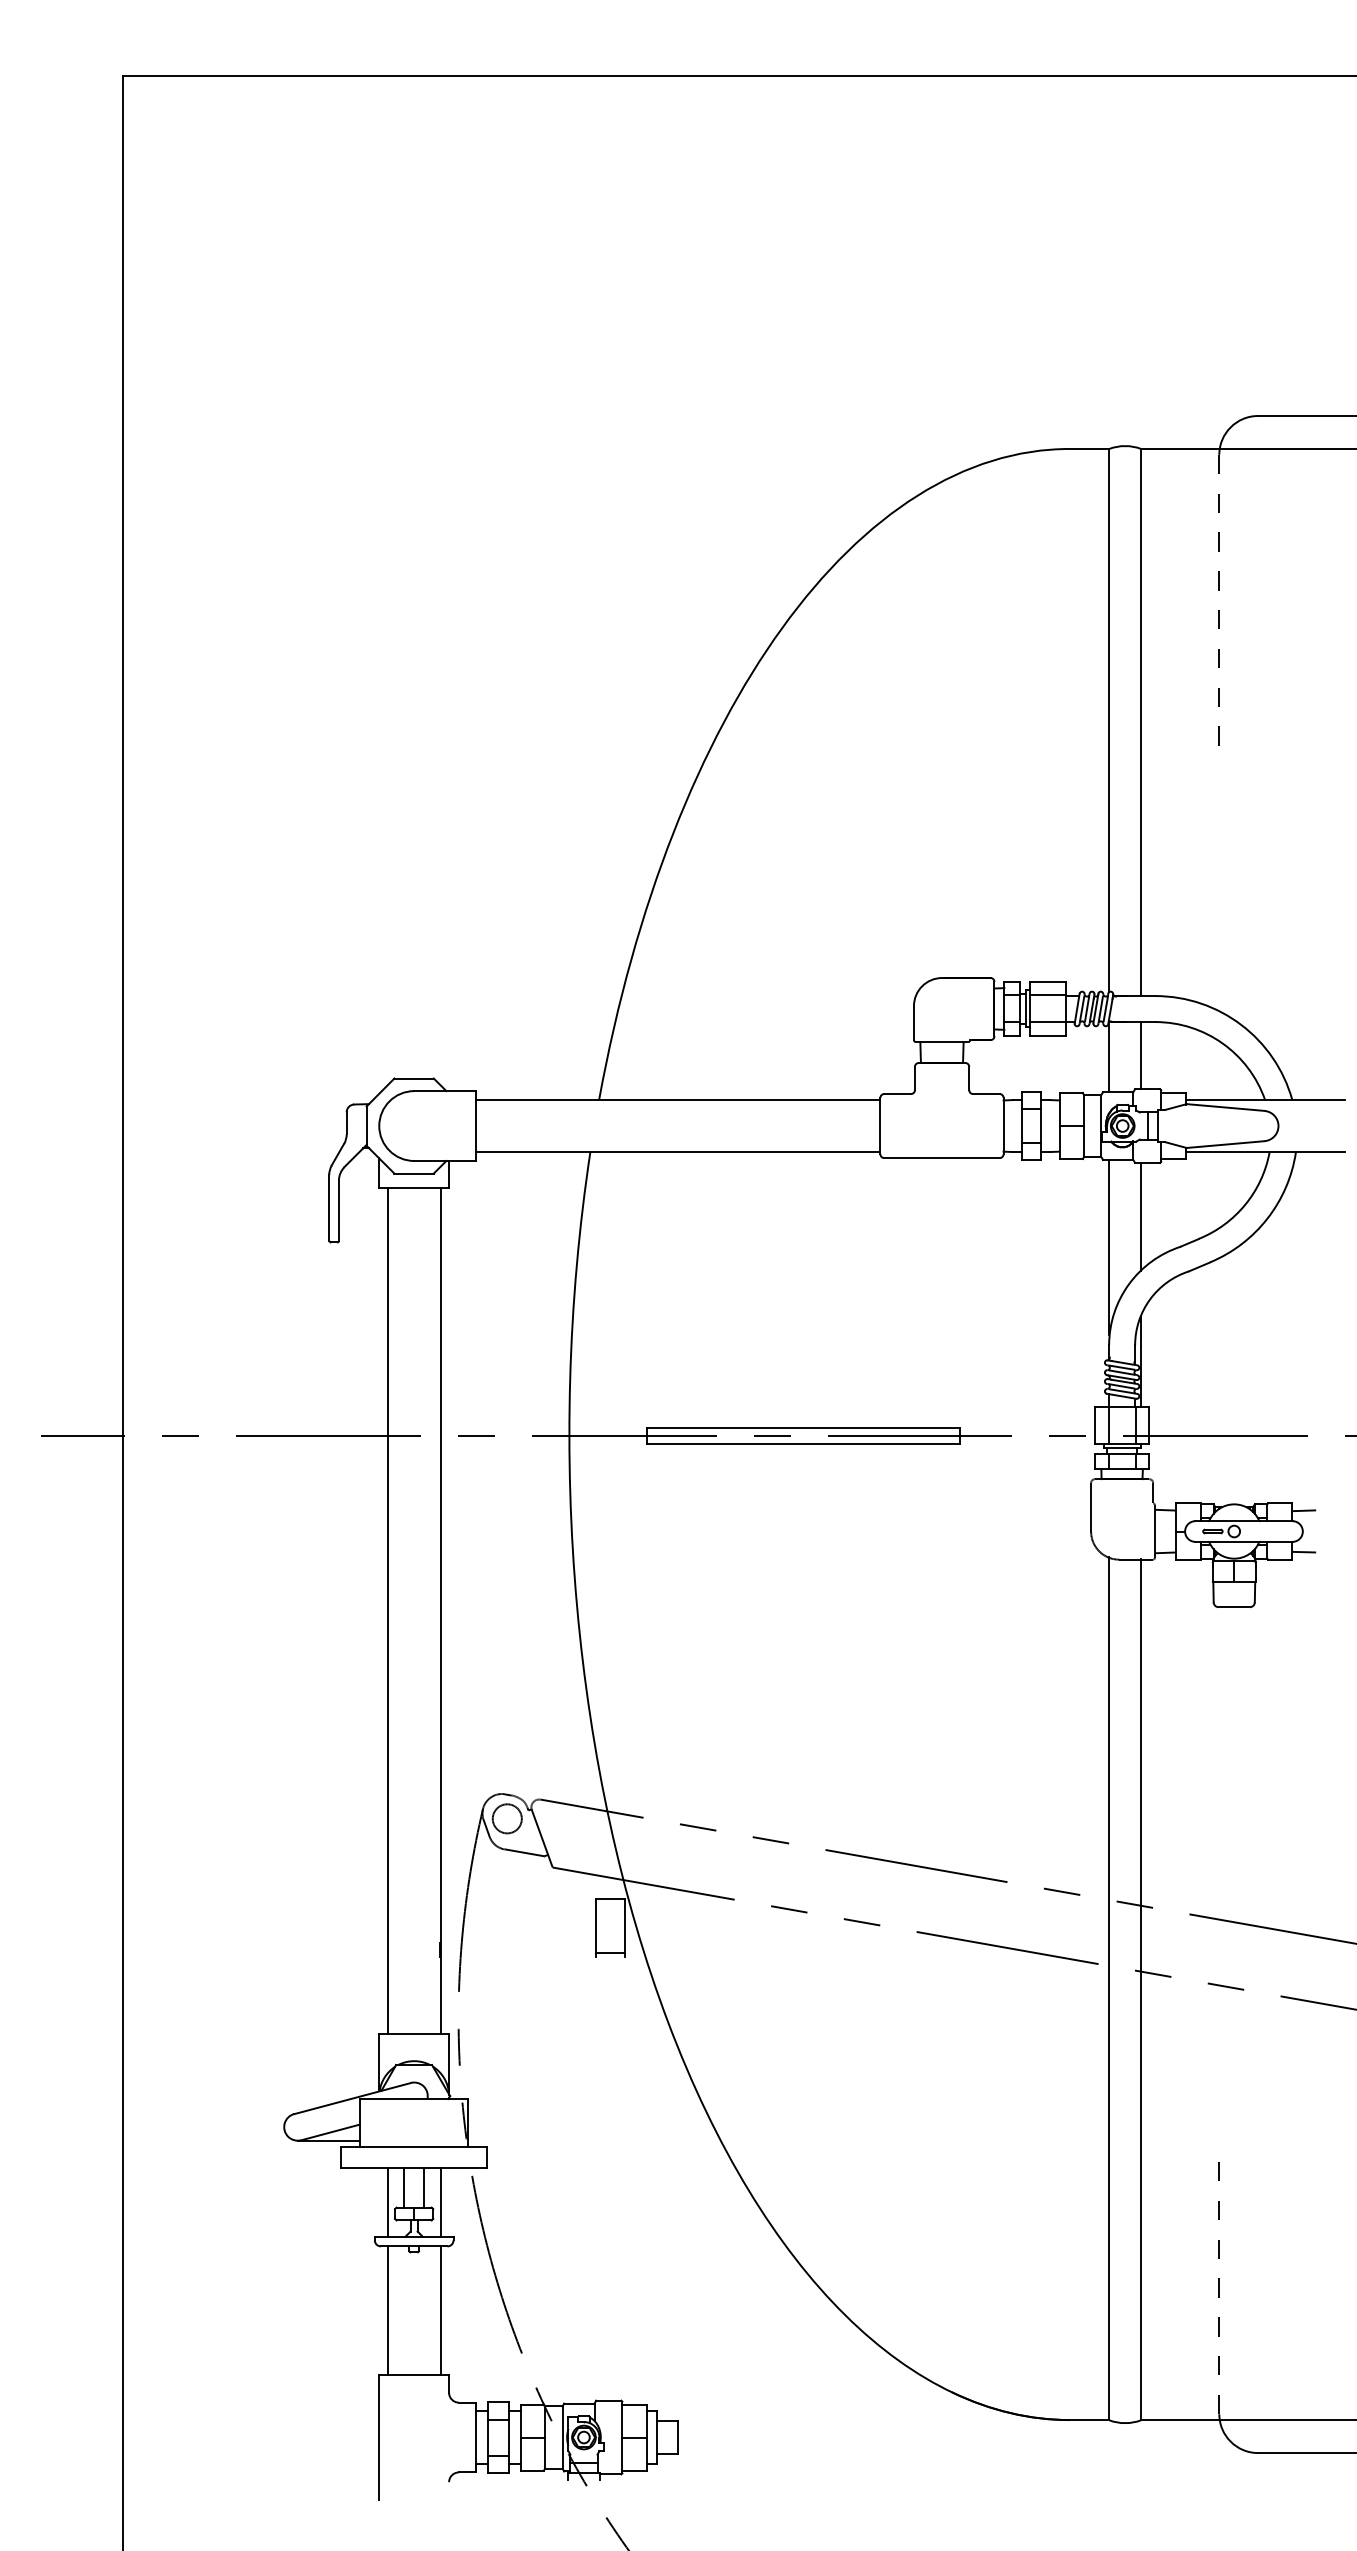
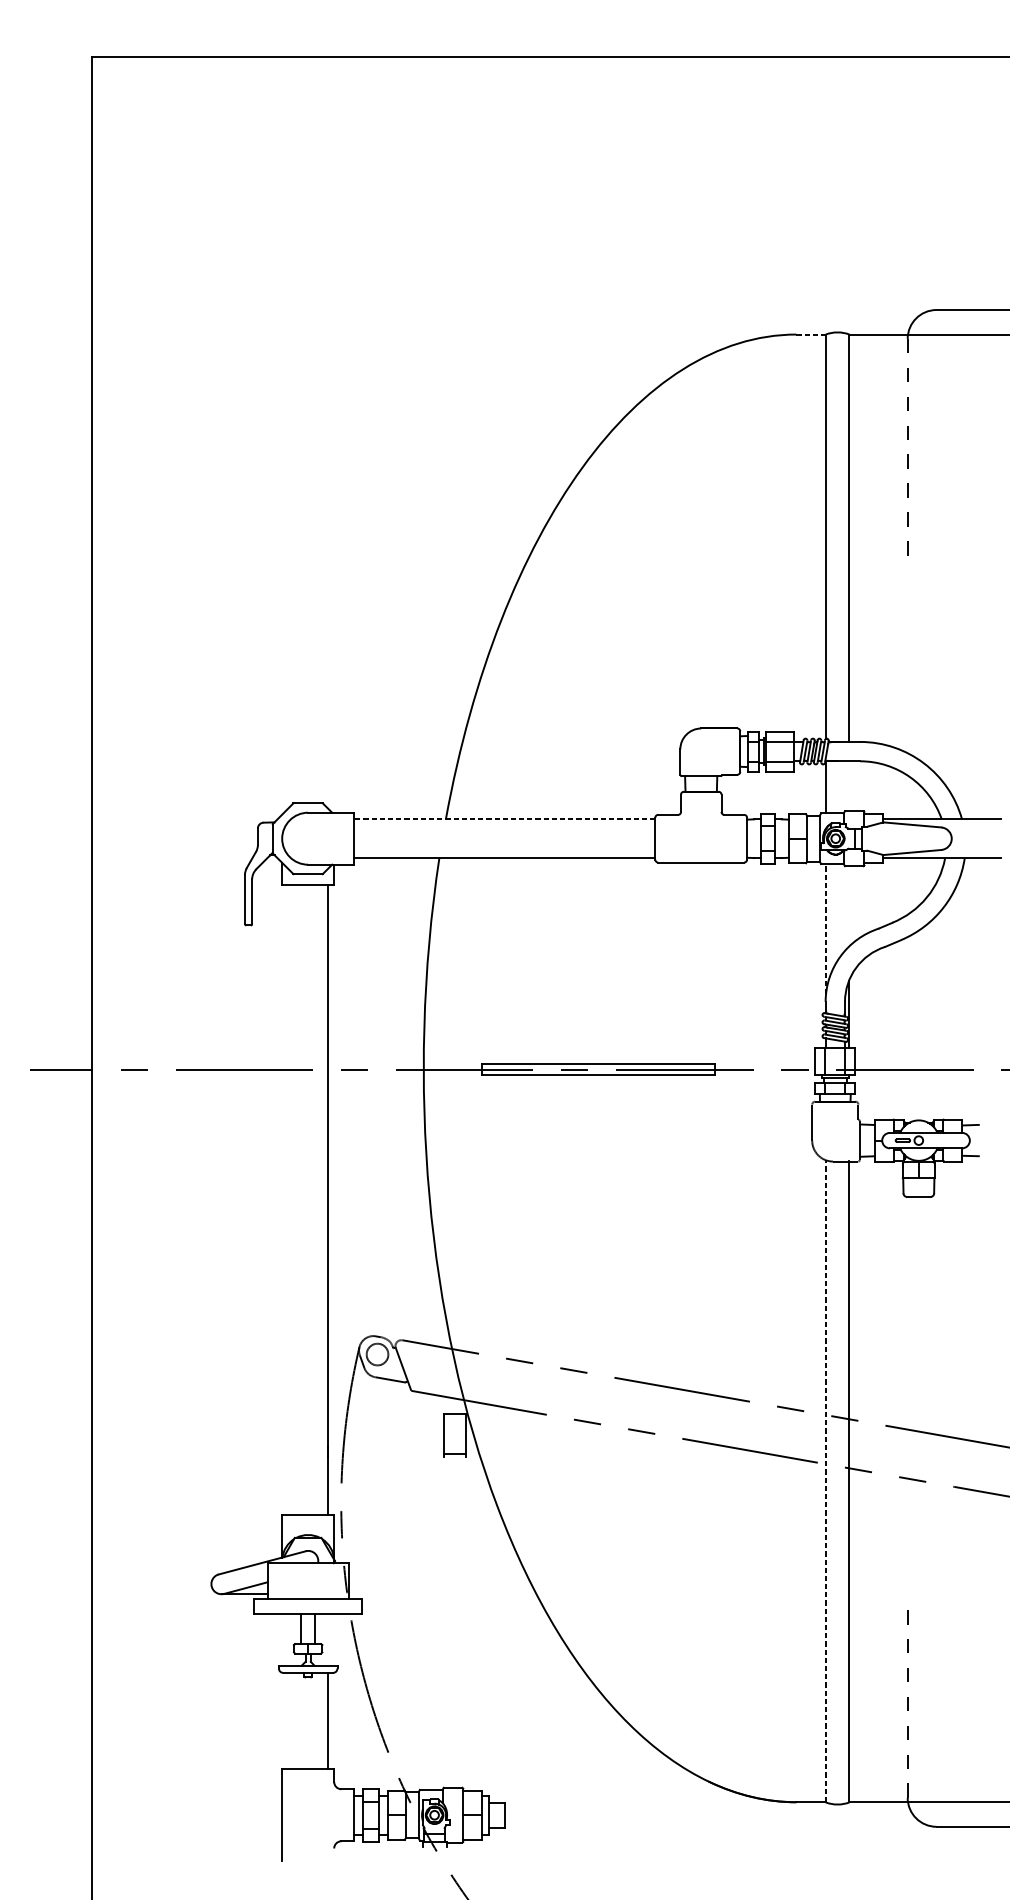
line: (1089, 448) -> (811, 334), solid -> dashed
line: (1141, 1055) -> (849, 786), removed
line: (677, 1099) -> (504, 818), solid -> dashed
line: (1141, 1216) -> (849, 906), removed
line: (1109, 1247) -> (825, 929), solid -> dashed
line: (387, 1611) -> (288, 1200), removed
line: (1109, 1988) -> (825, 1480), solid -> dashed
line: (387, 2201) -> (288, 1639), removed
line: (440, 2201) -> (327, 1639), removed
line: (387, 2310) -> (288, 1720), removed

